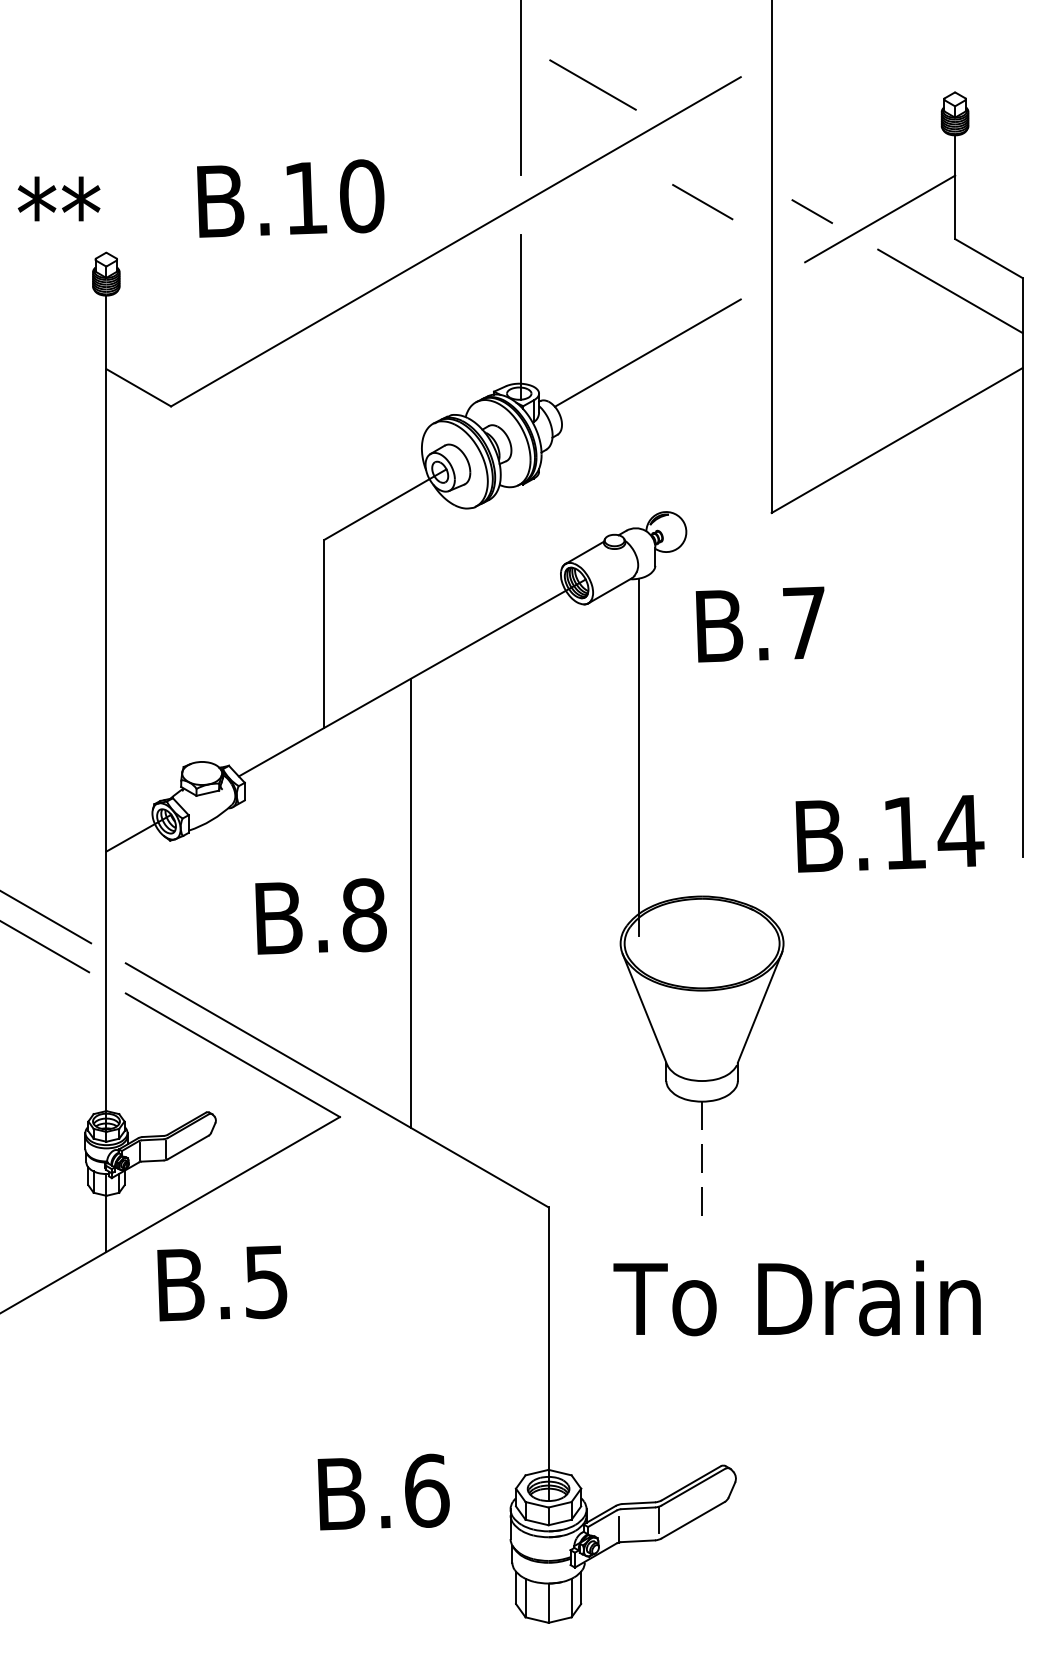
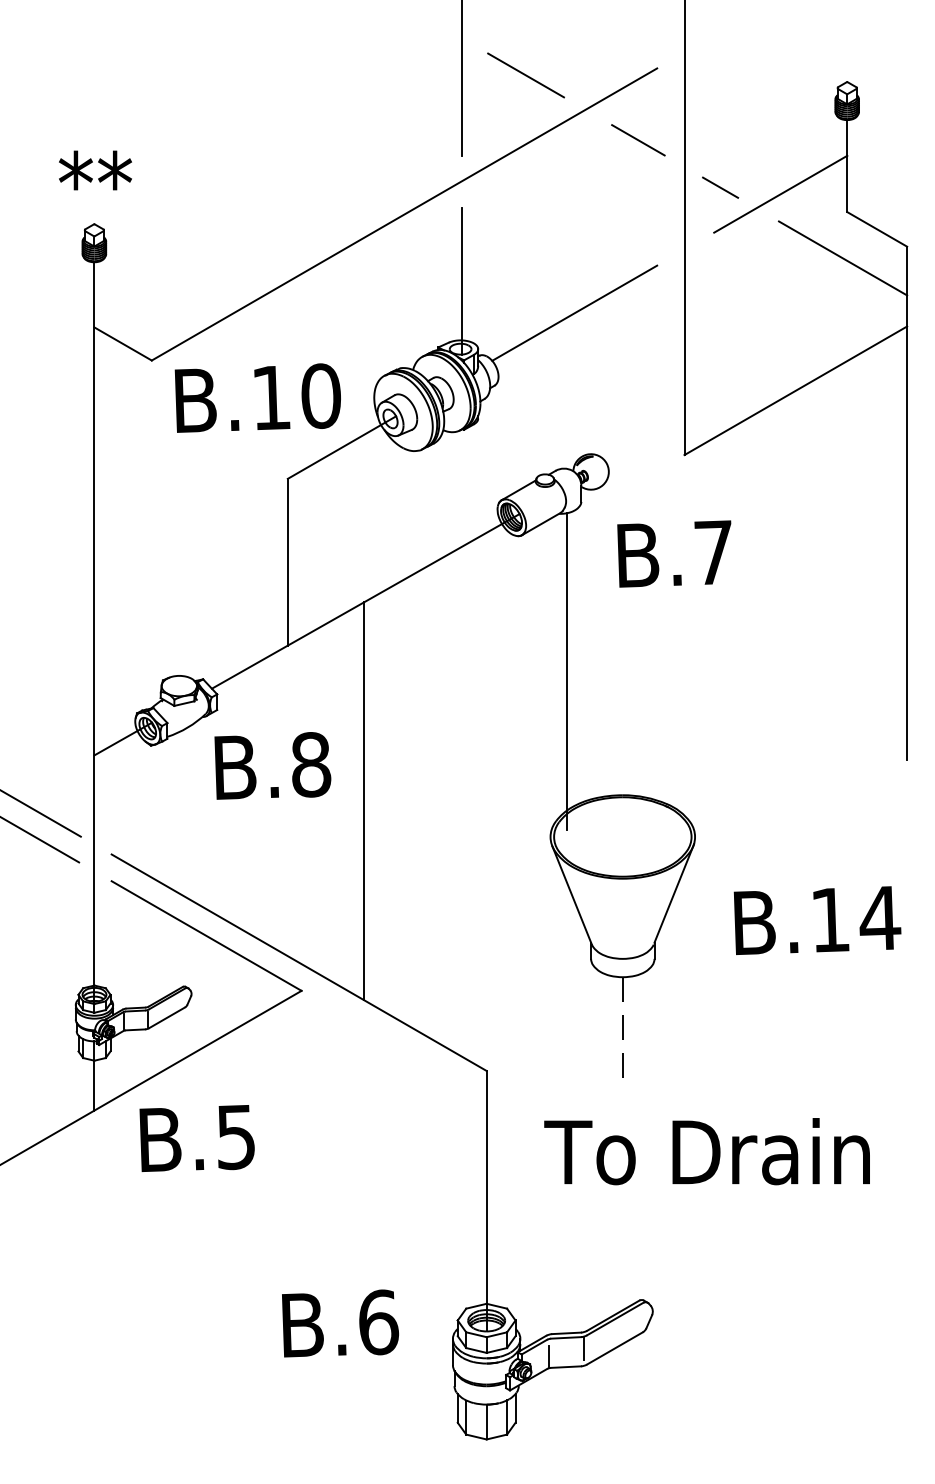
text: (290, 197) -> (257, 397), moved
text: (59, 198) -> (95, 170), moved
line: (702, 202) -> (638, 140), moved
text: (890, 833) -> (817, 920), moved
text: (320, 915) -> (272, 765), moved

